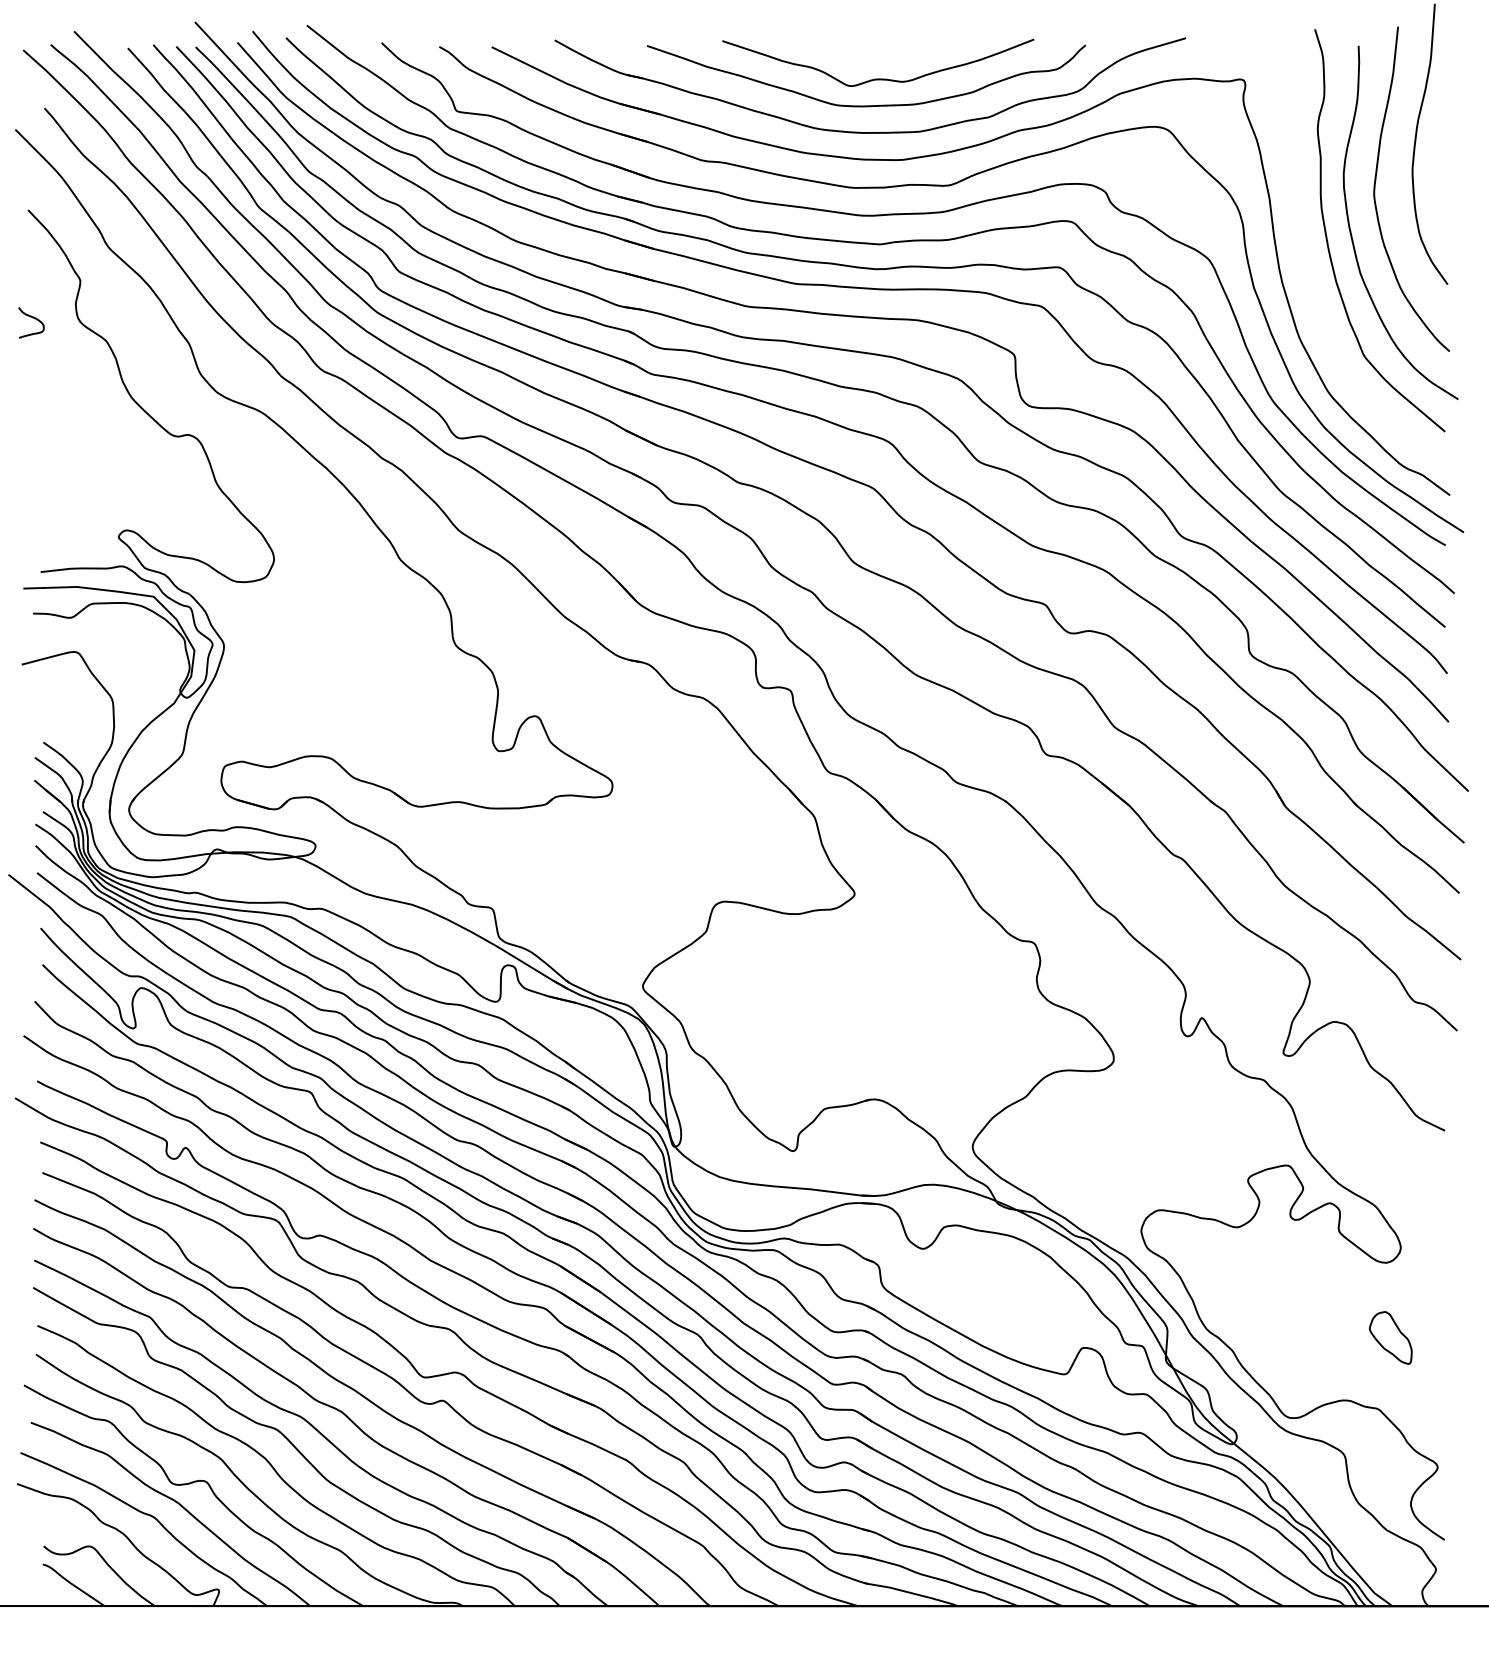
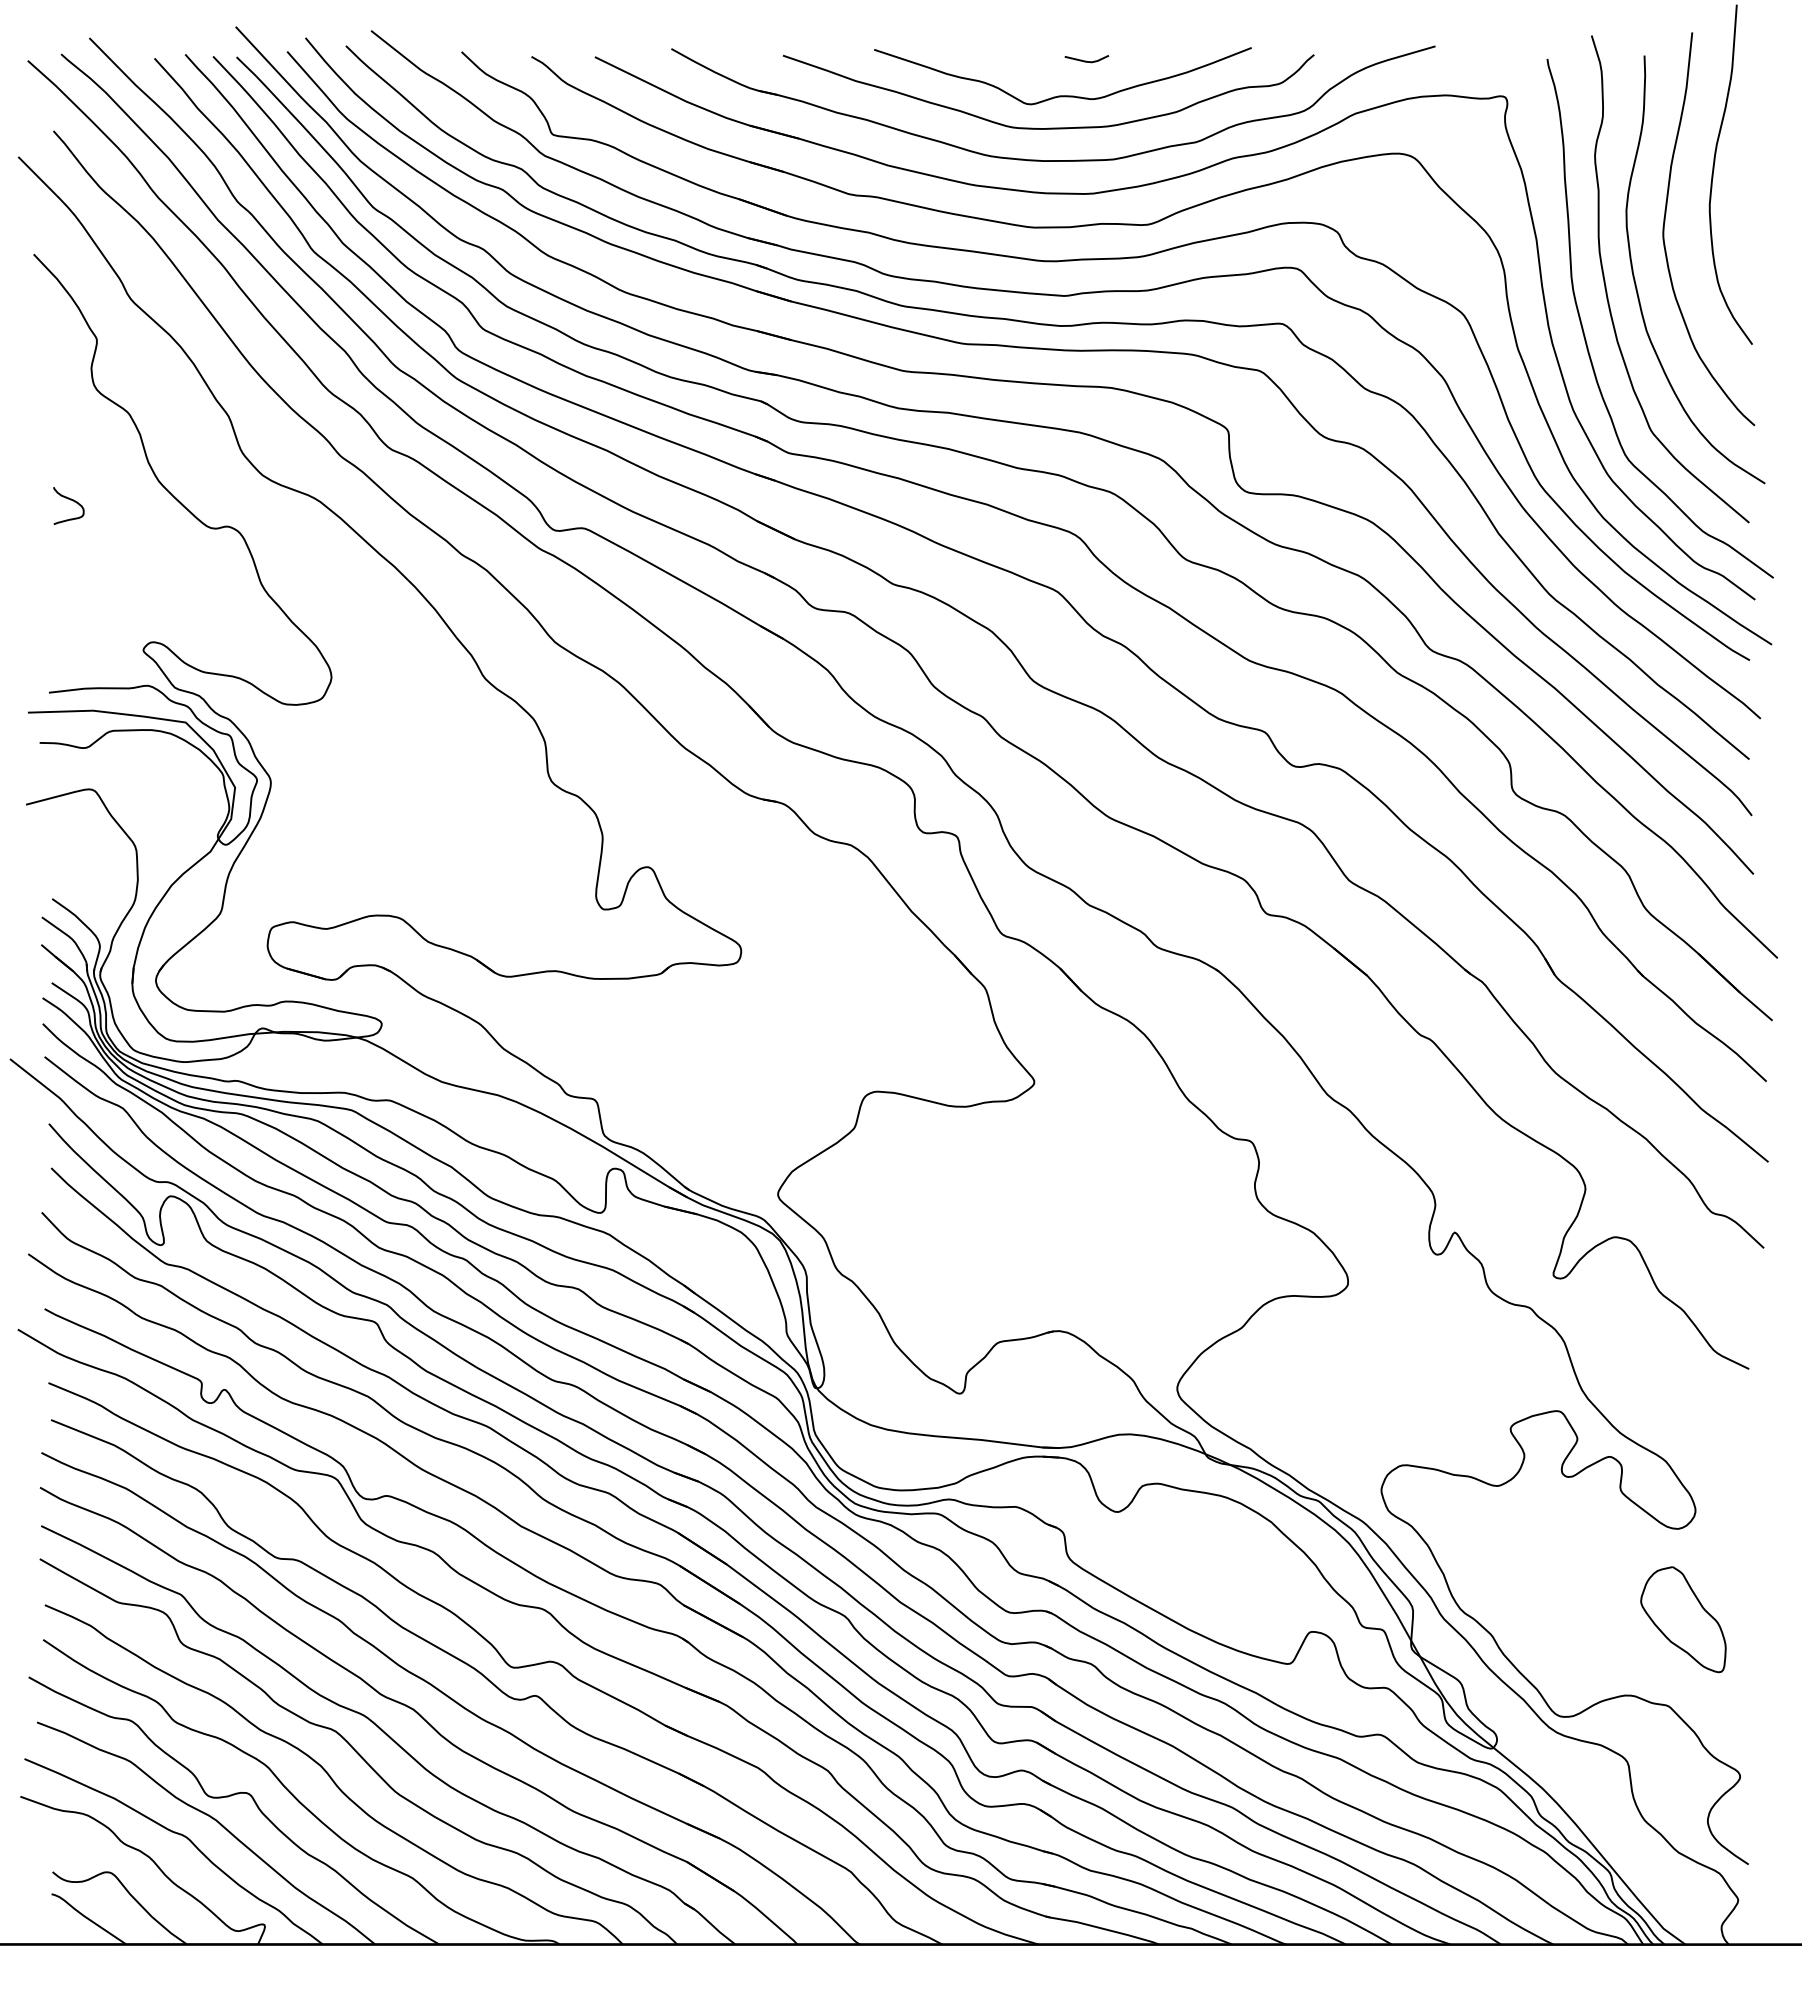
line: (897, 49) -> (1086, 60), added
curve: (1309, 277) -> (1585, 335), added
curve: (32, 318) -> (70, 500), moved
part: (1390, 1337) -> (1683, 1619), size x1.67

